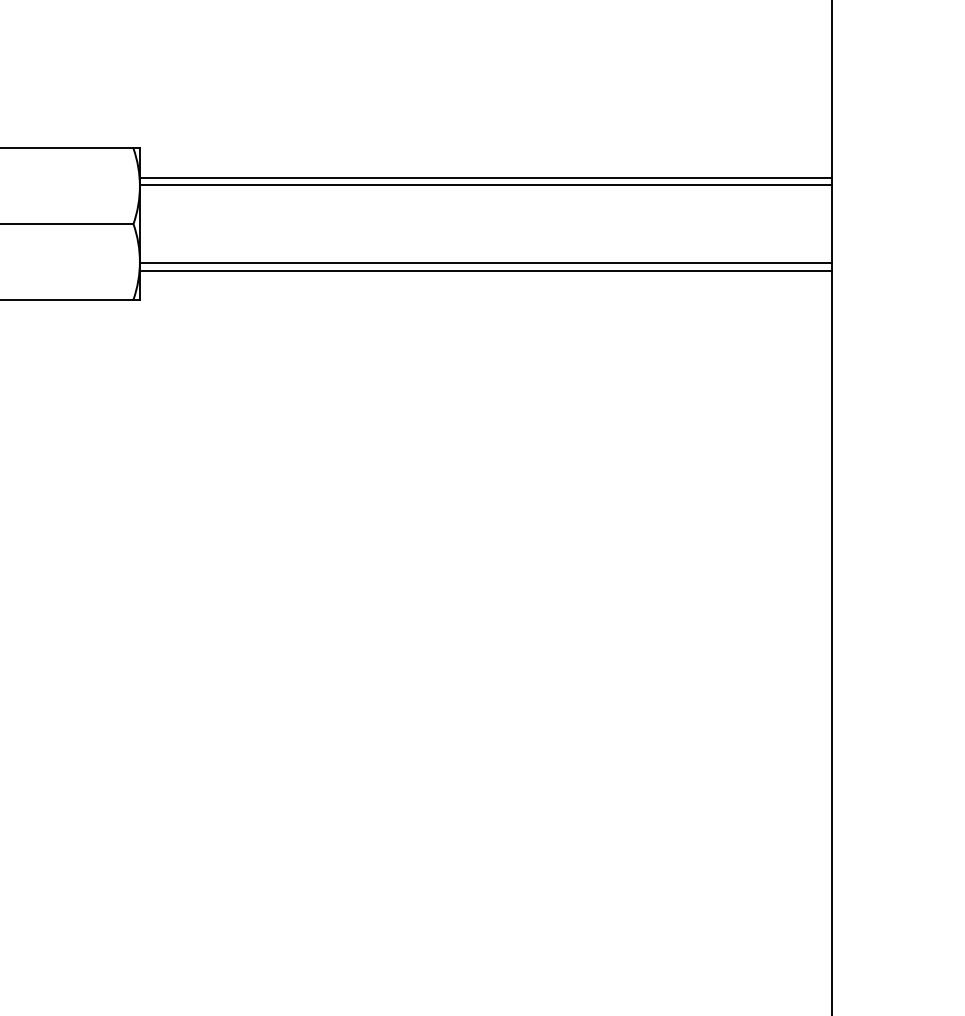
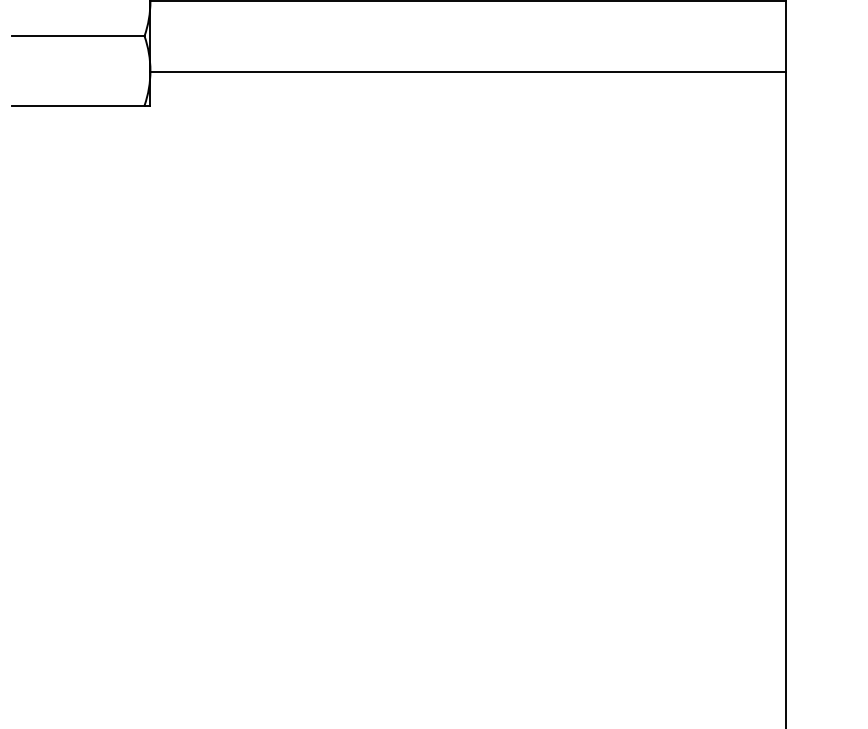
line: (485, 270) -> (467, 78), removed

